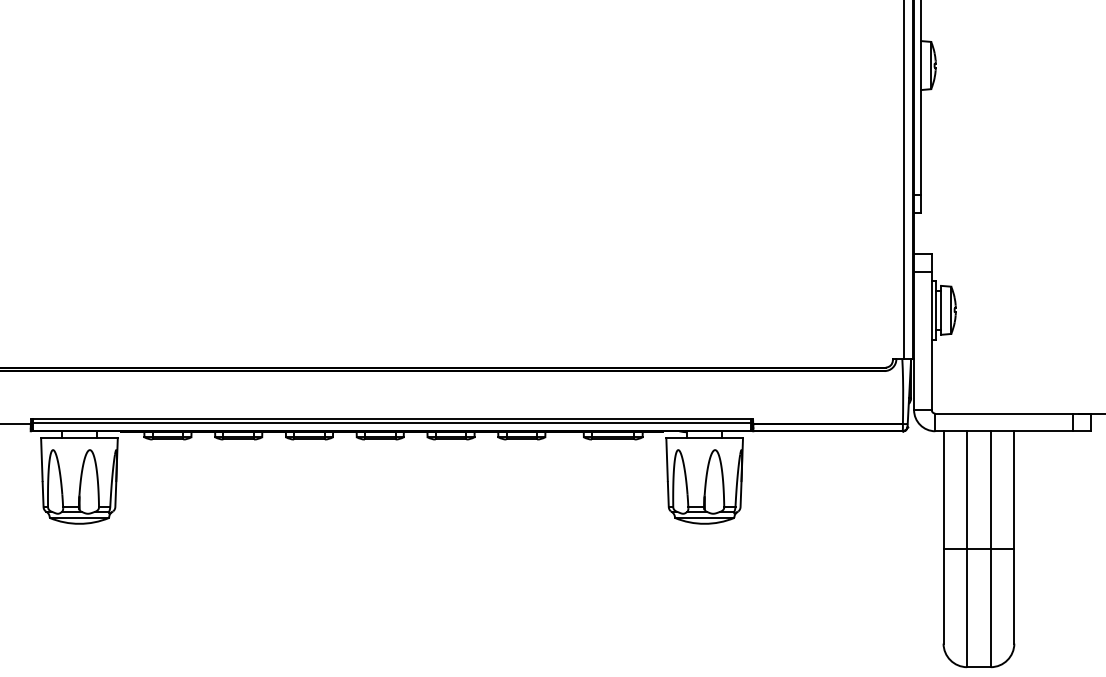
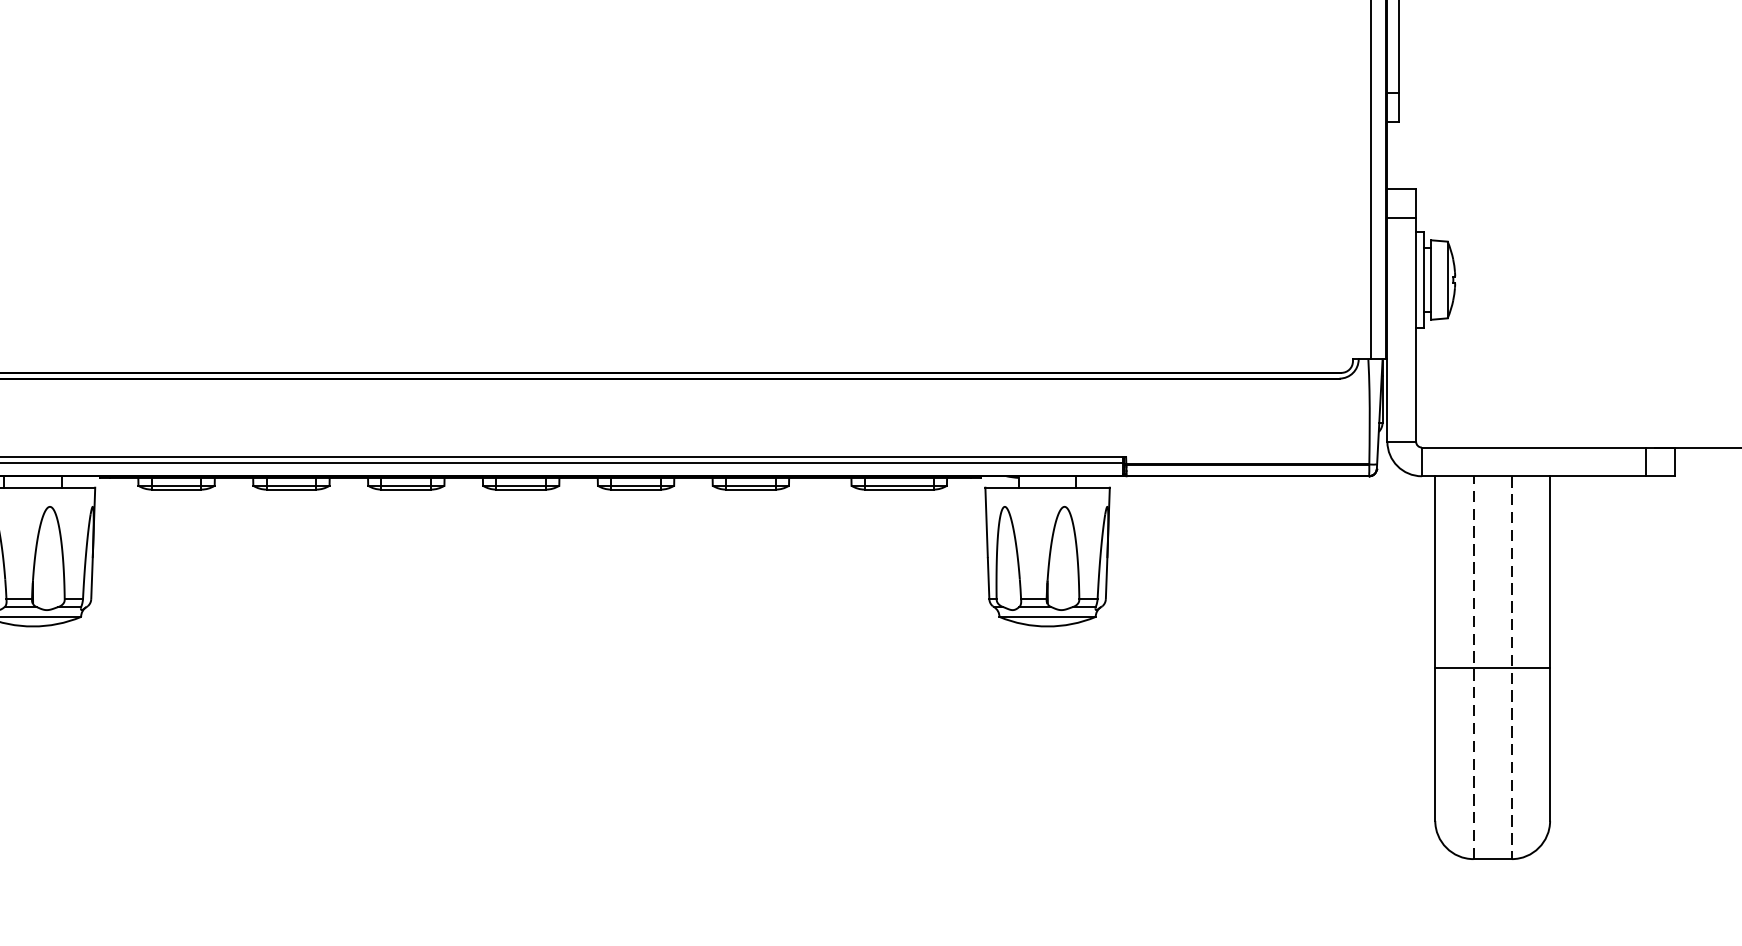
line: (967, 549) -> (1474, 668), solid -> dashed
line: (990, 549) -> (1511, 668), solid -> dashed

